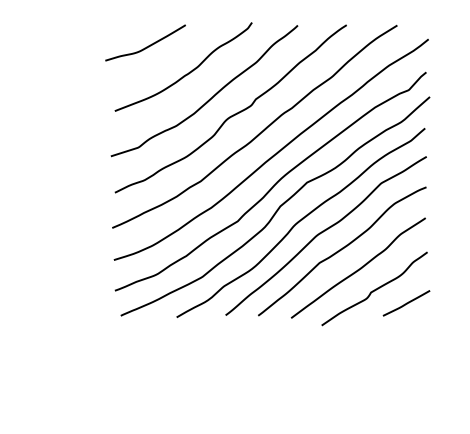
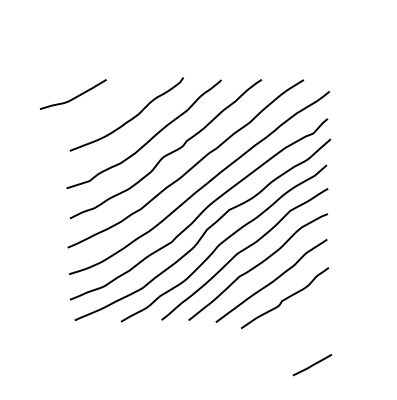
curve: (145, 46) -> (73, 97), moved
line: (406, 303) -> (312, 365), moved

